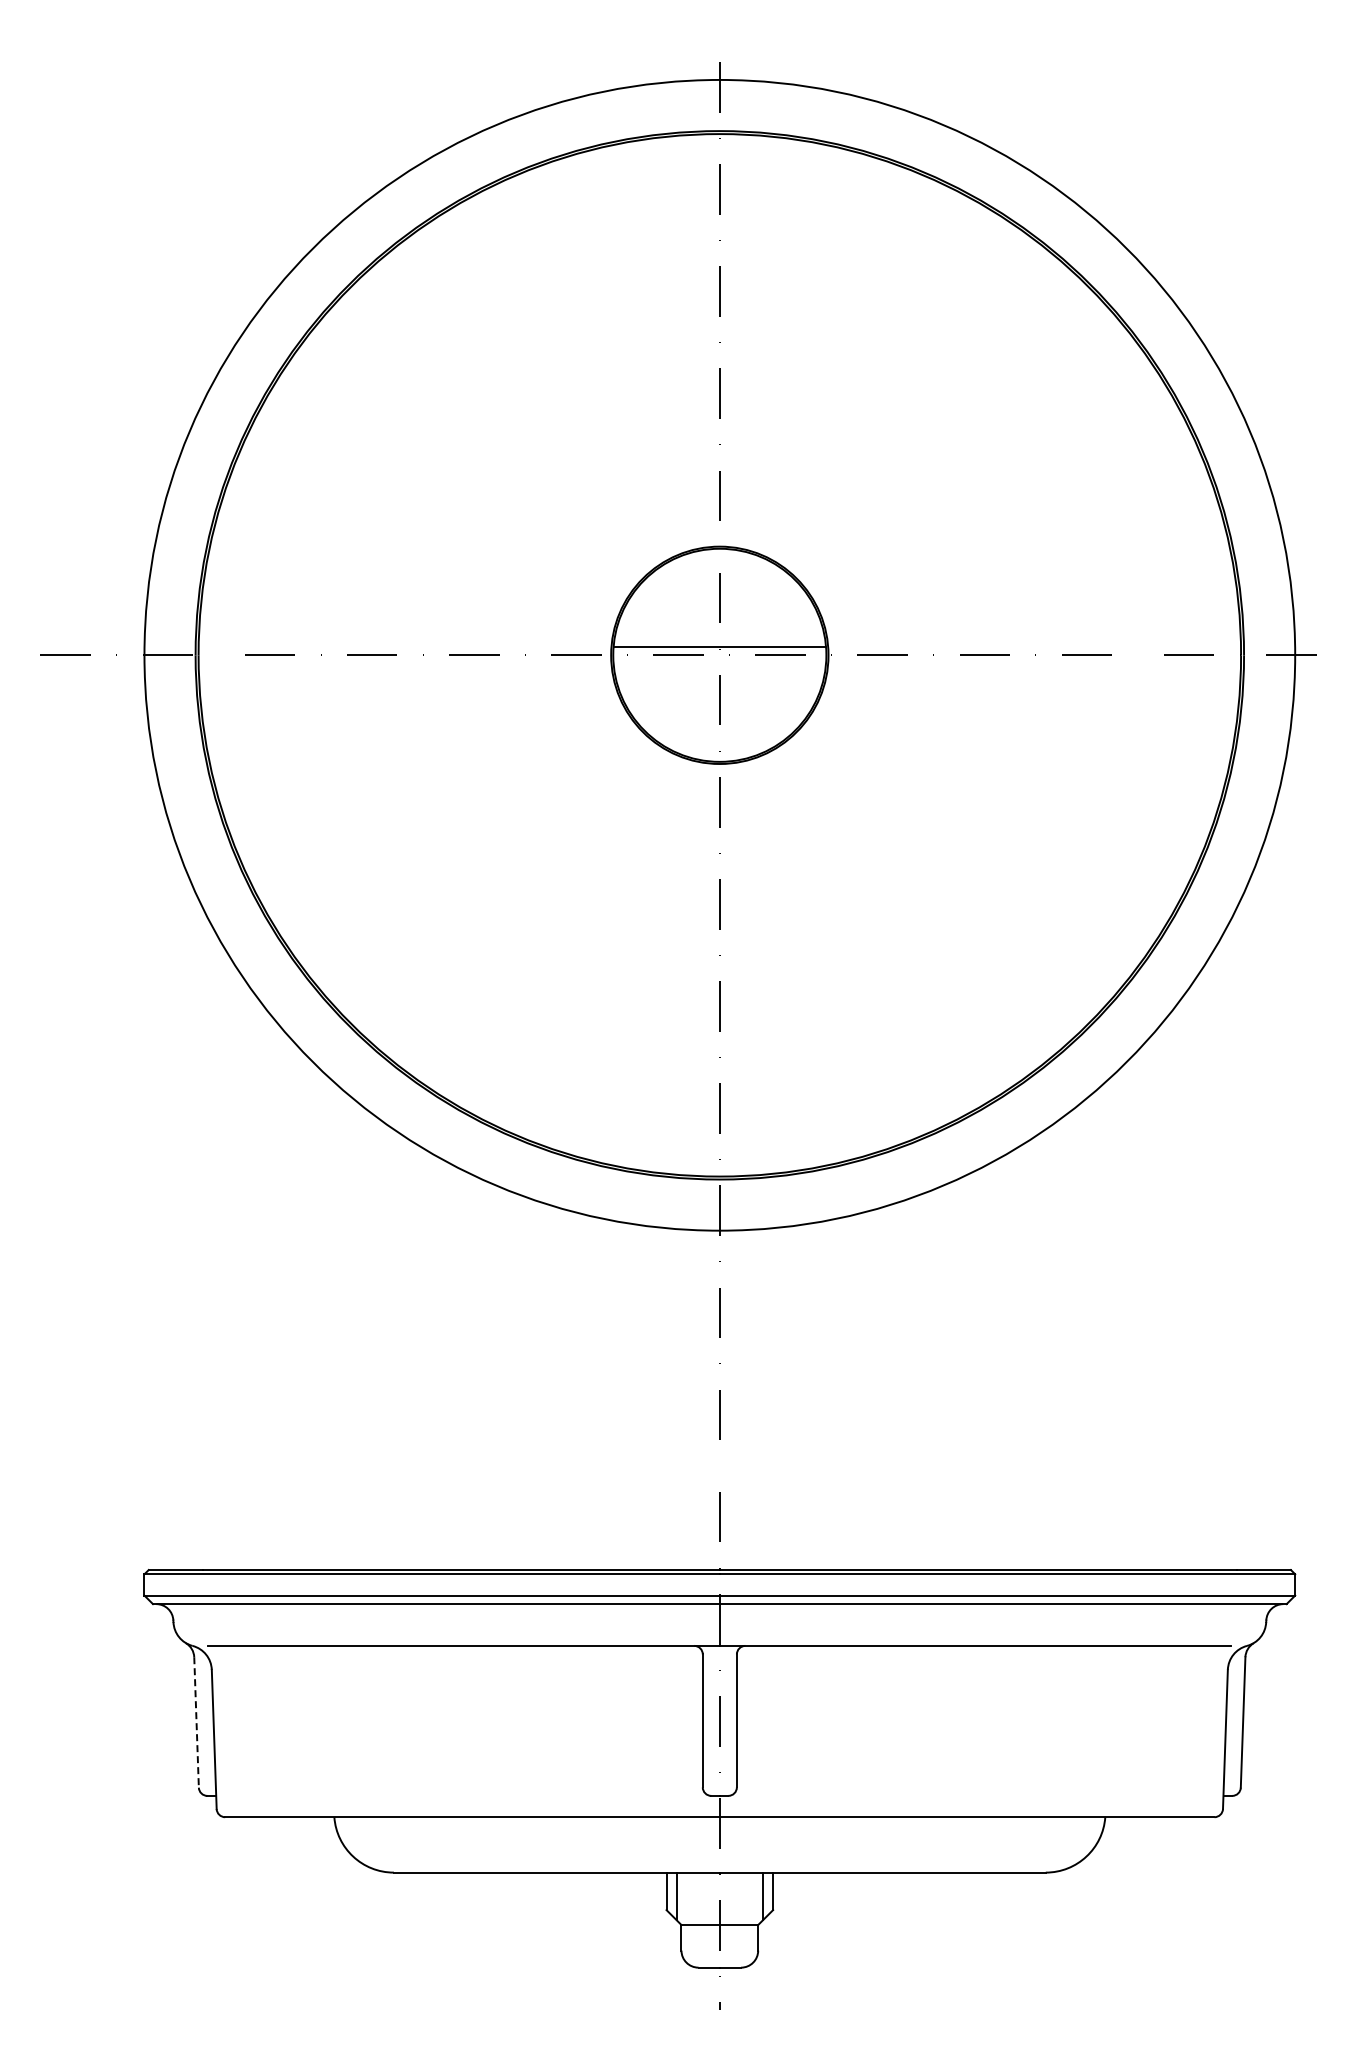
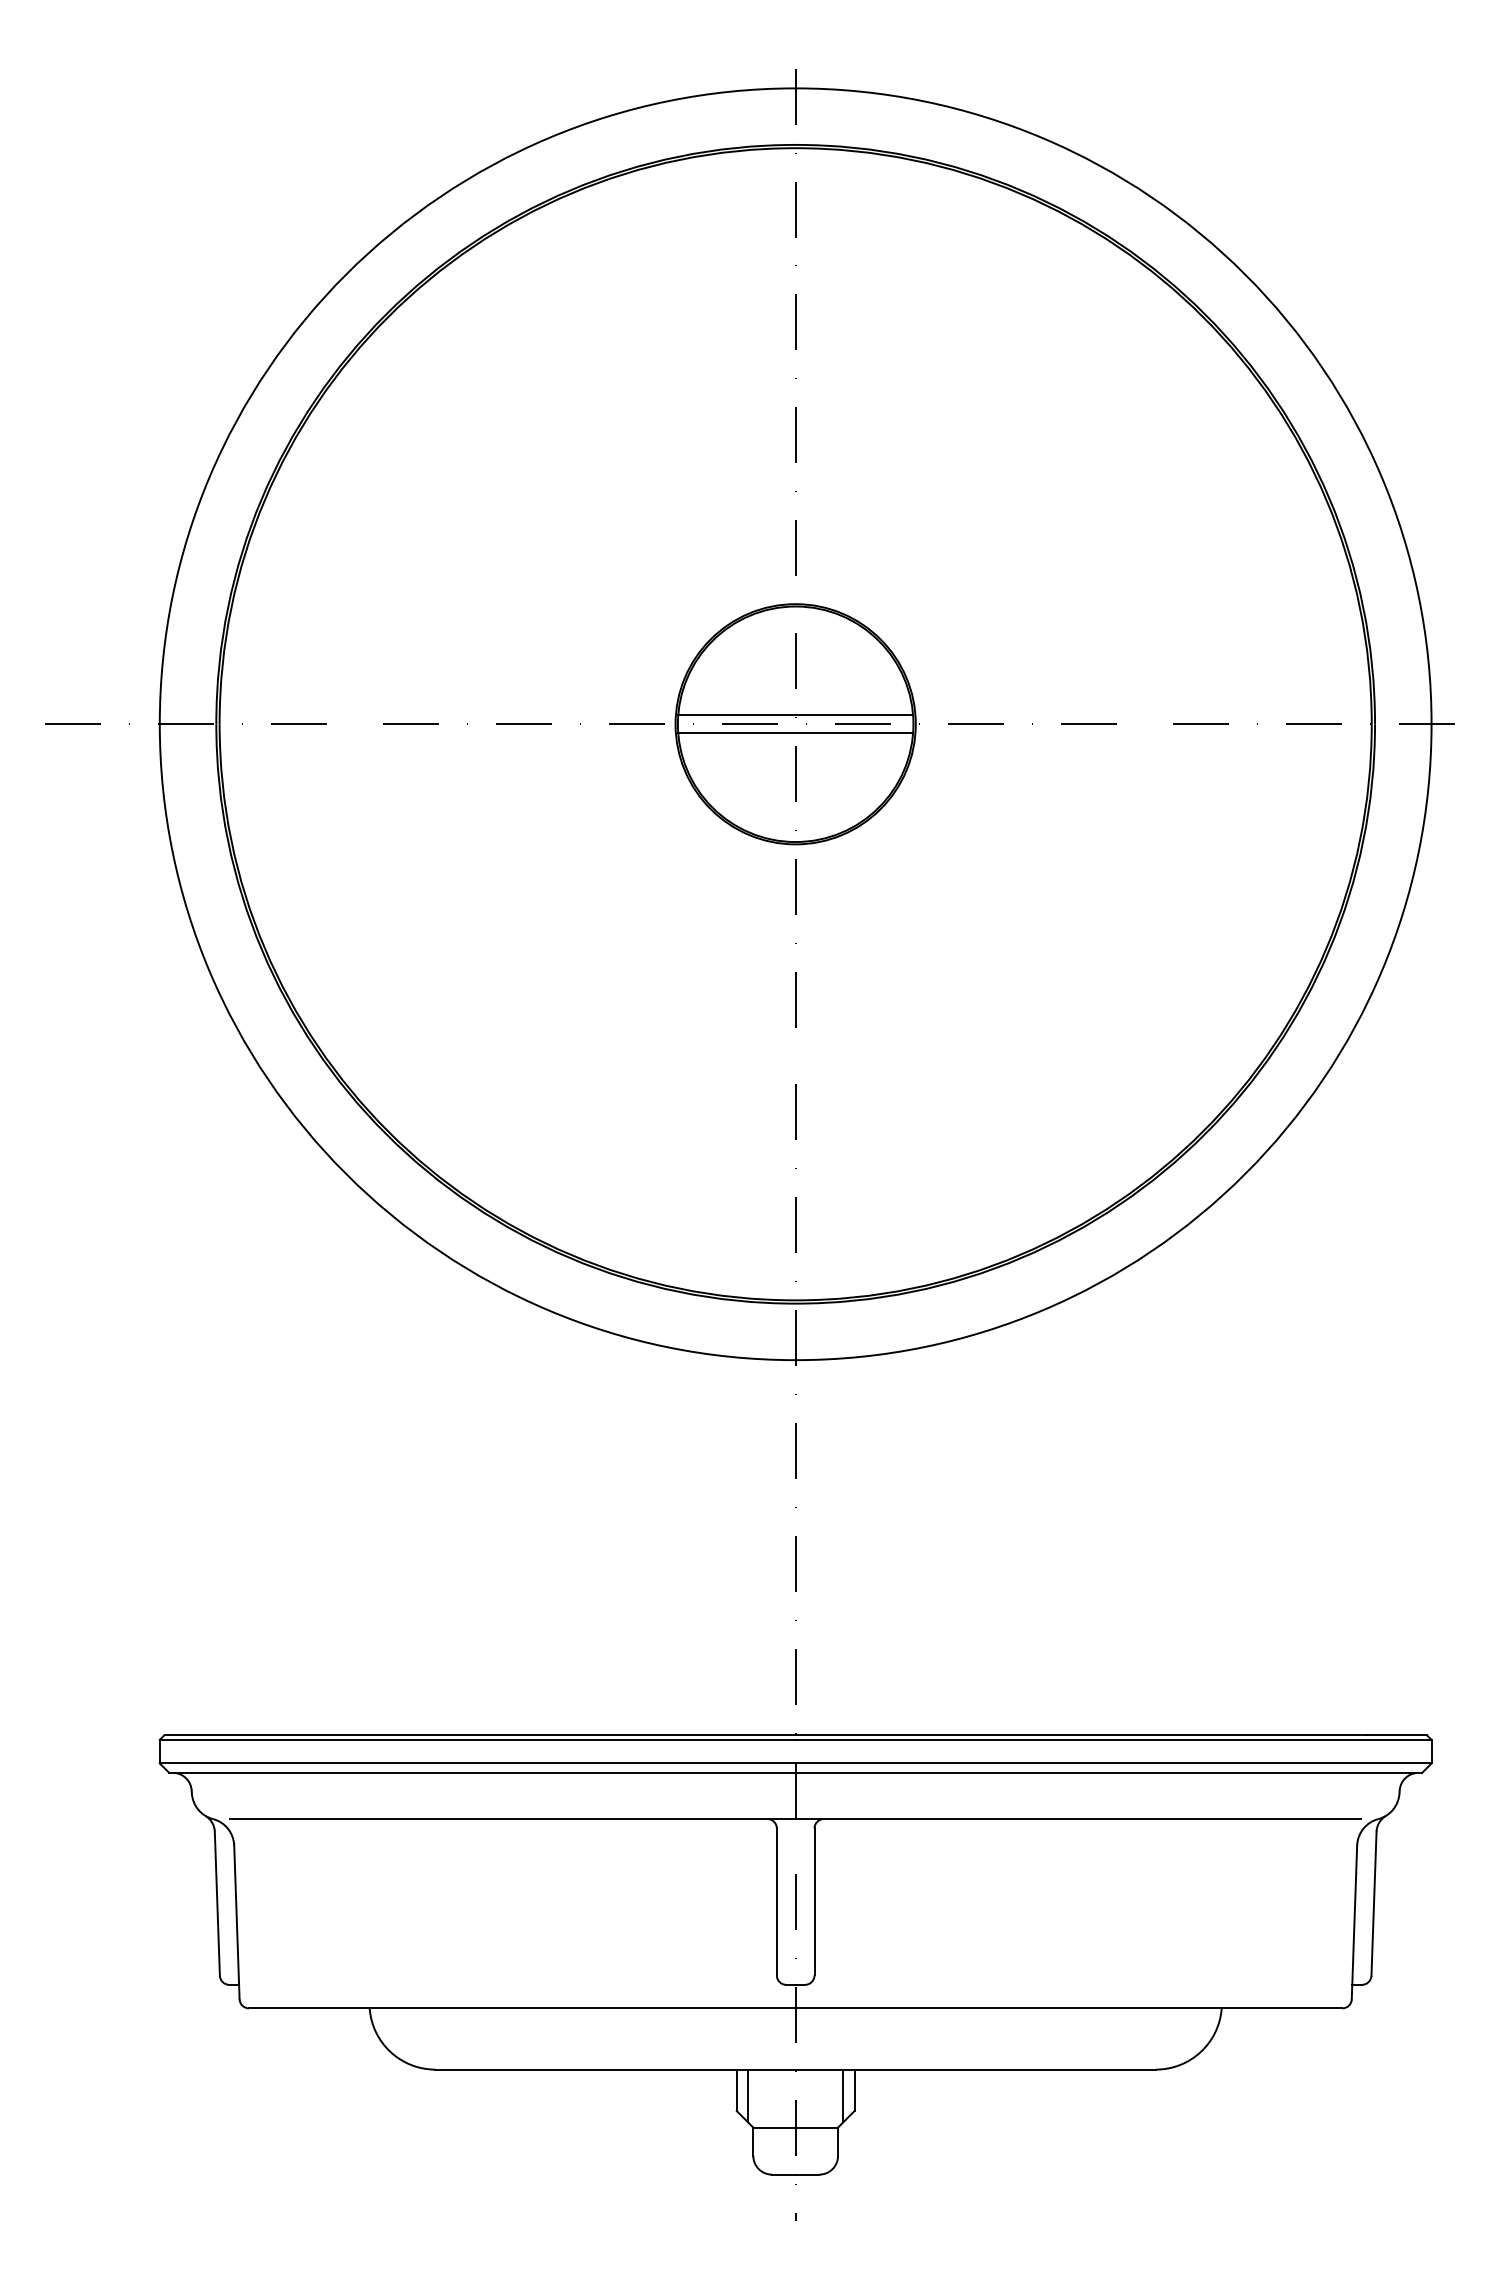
line: (719, 663) -> (795, 733), added
line: (196, 1722) -> (217, 1903), dashed -> solid

